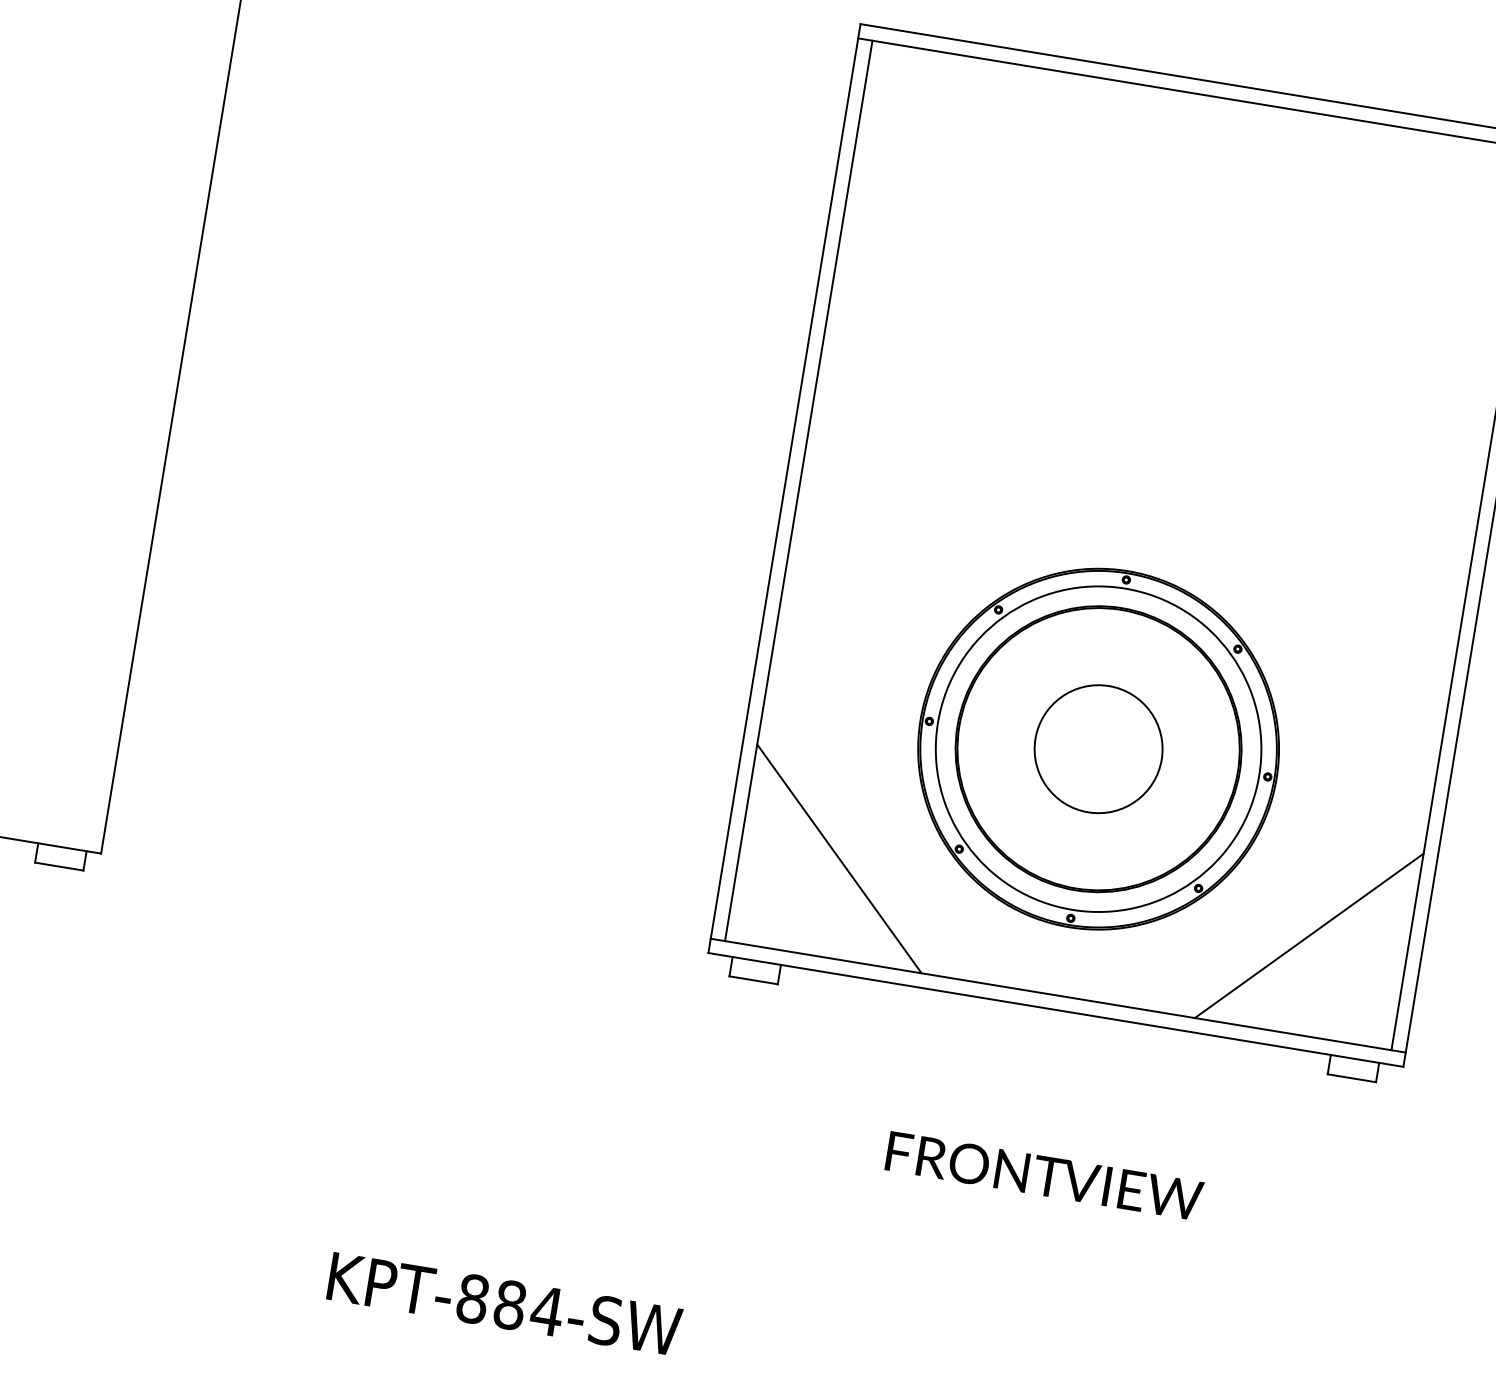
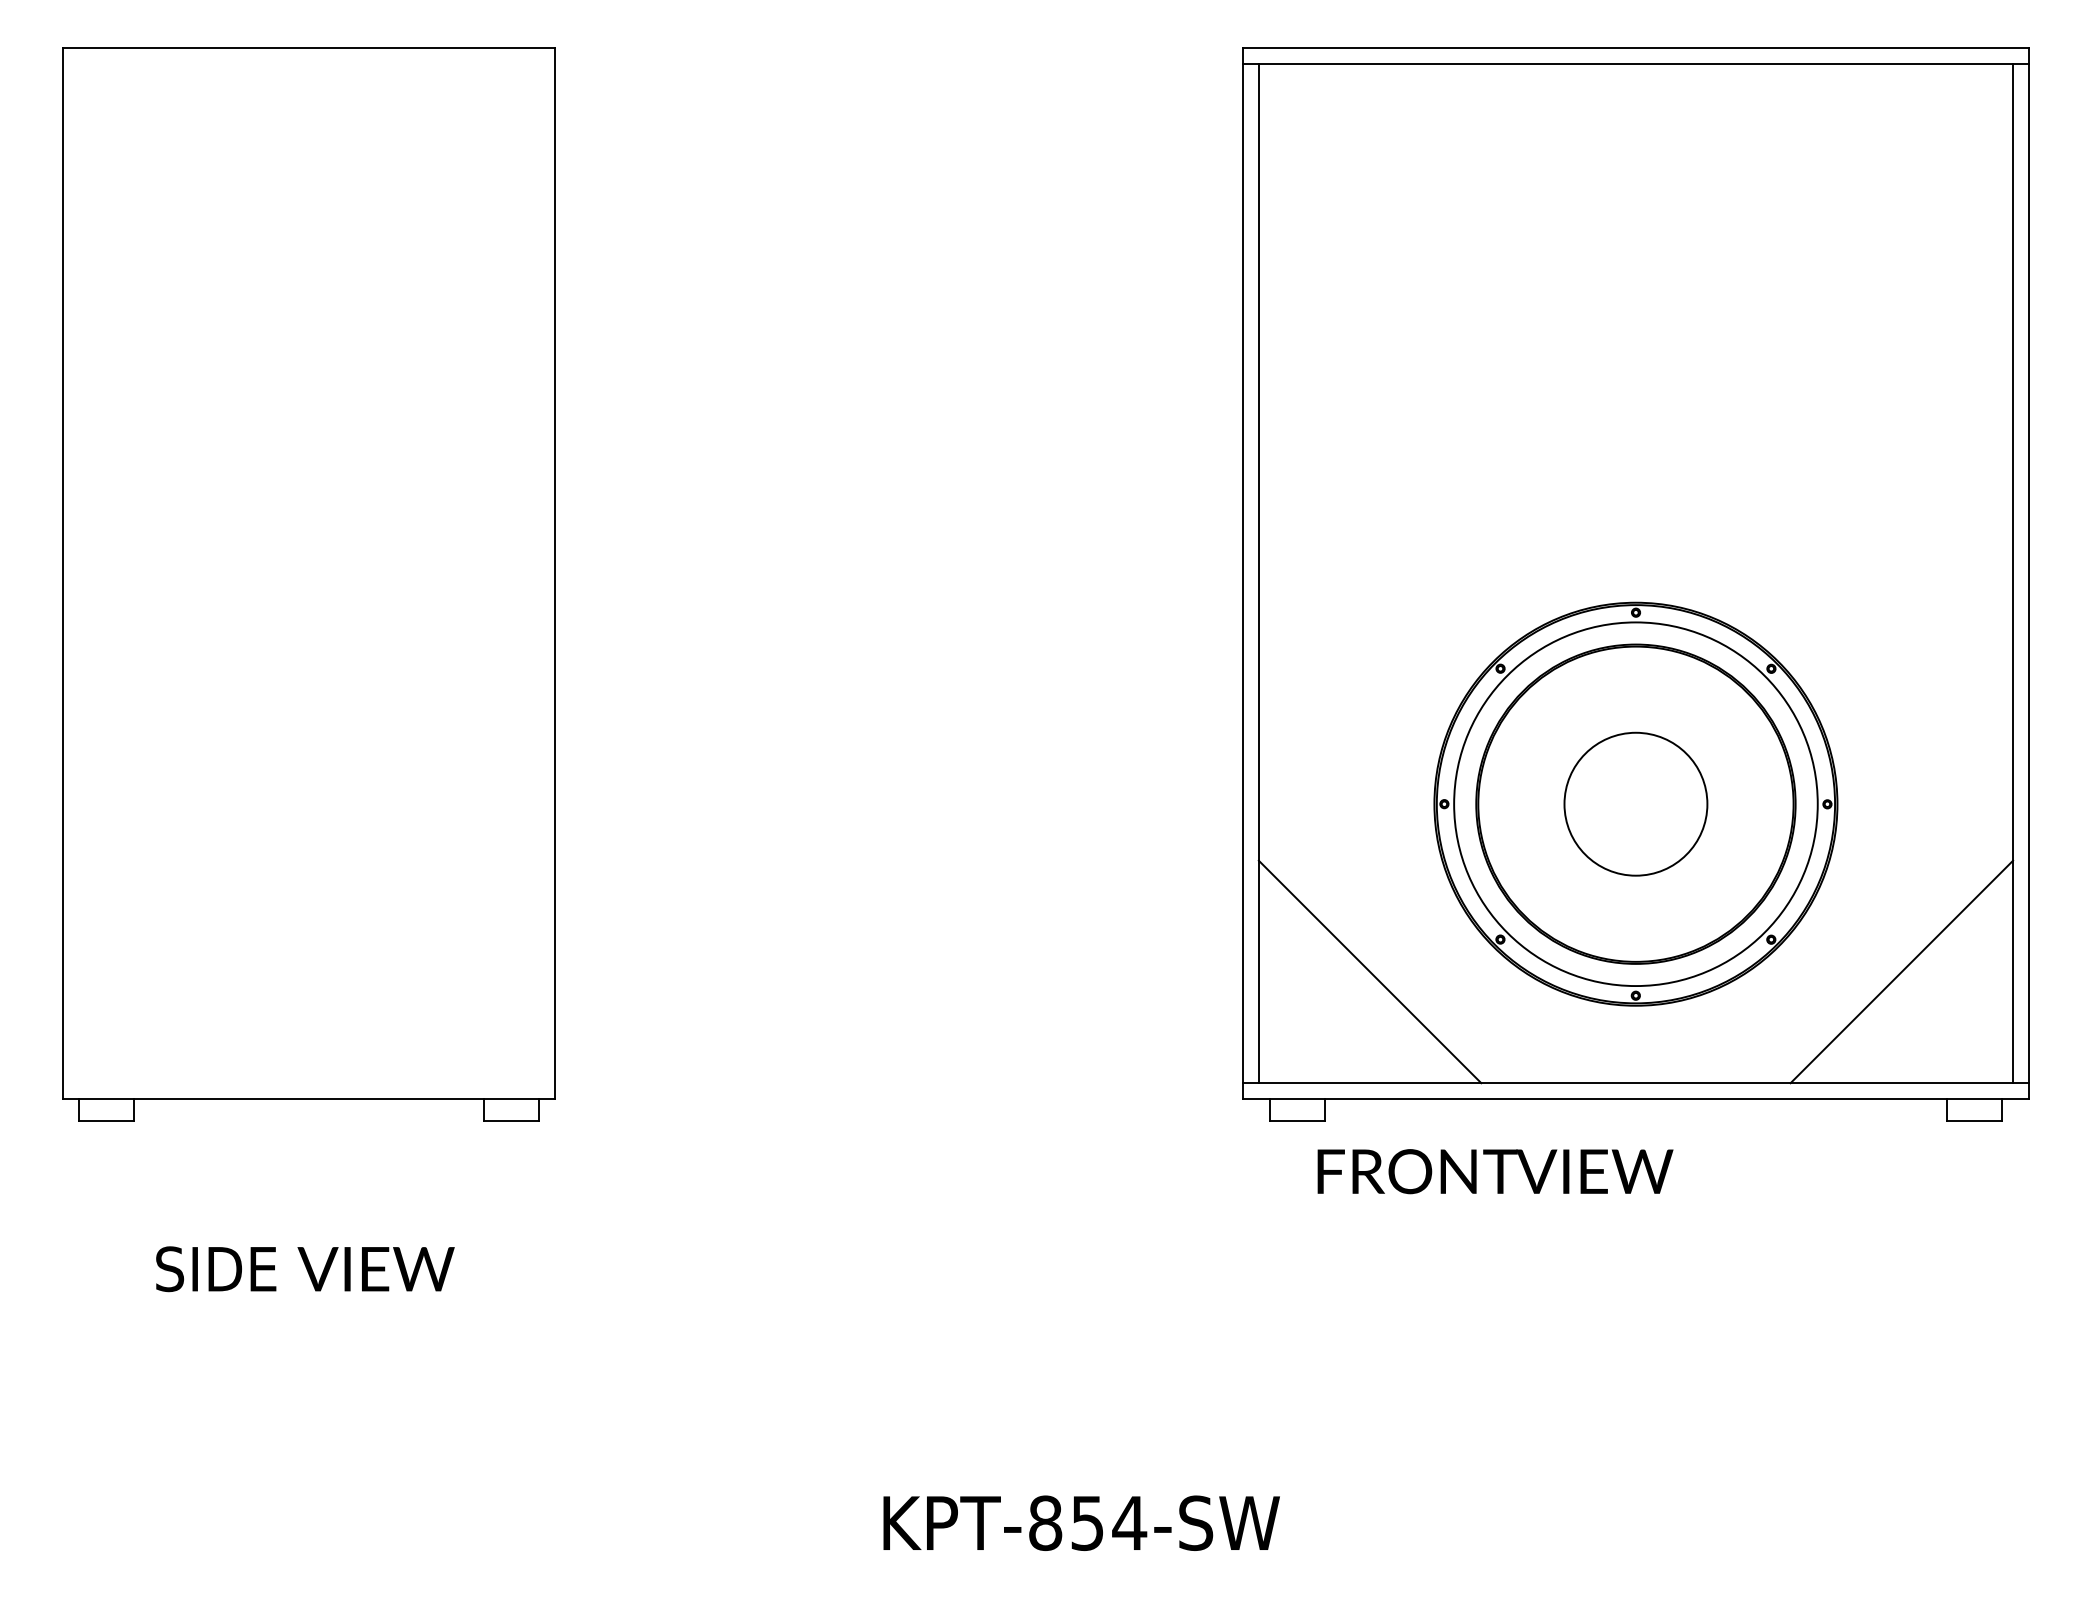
text: (1044, 1176) -> (1495, 1171), moved
text: (509, 1305) -> (1087, 1523), KPT-884-SW -> KPT-854-SW

